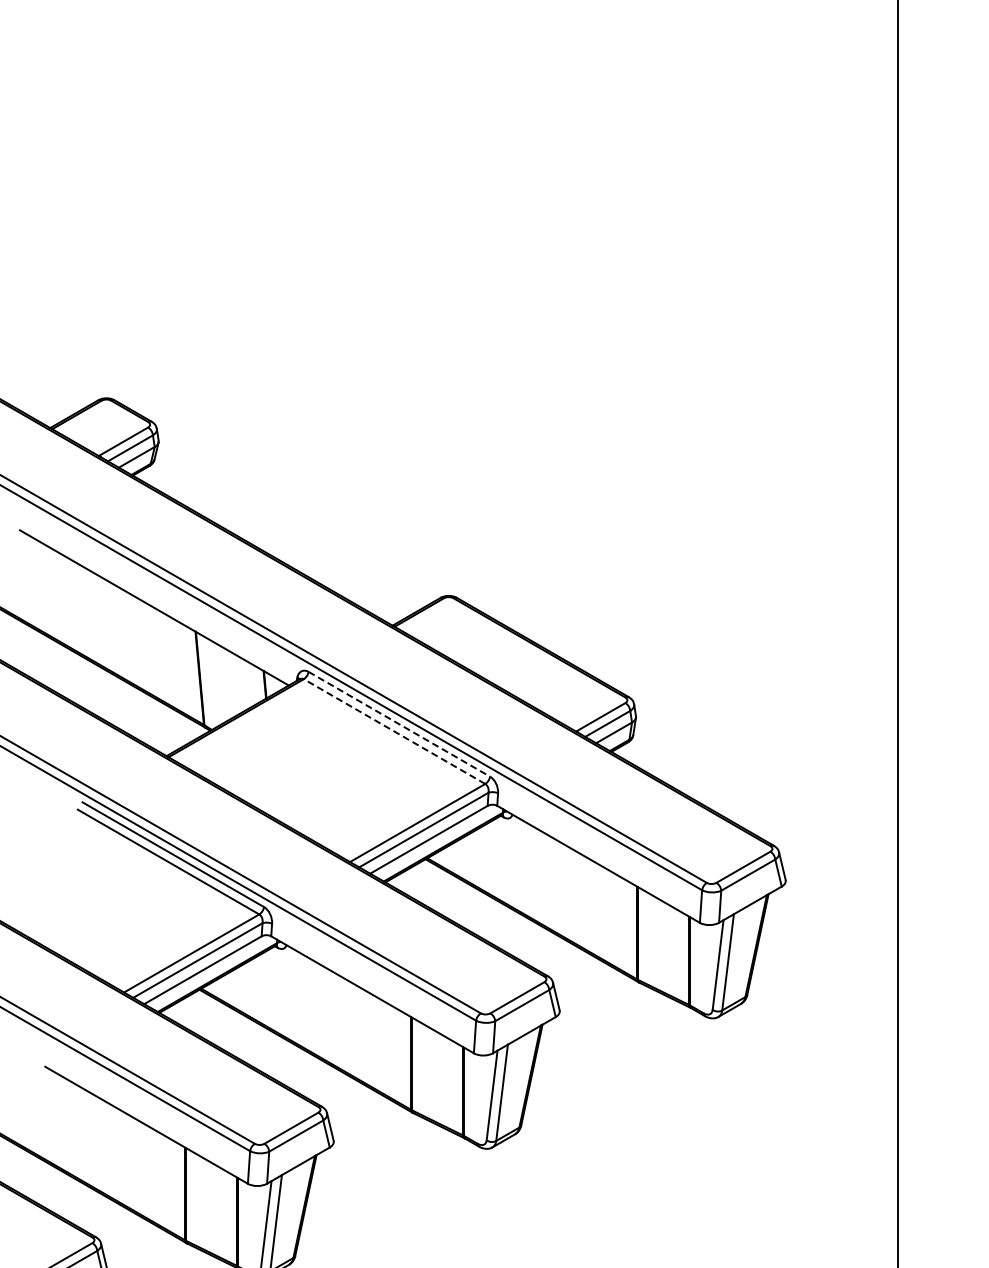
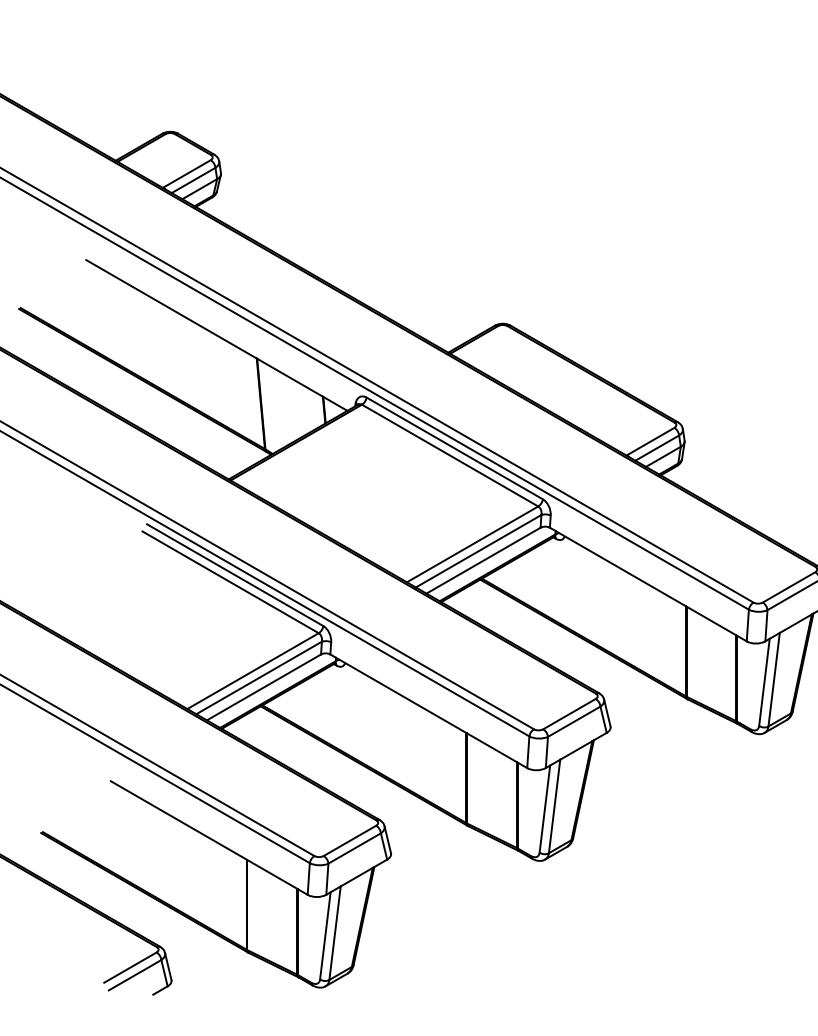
line: (399, 724) -> (454, 448), dashed -> solid
line: (394, 731) -> (450, 455), dashed -> solid

